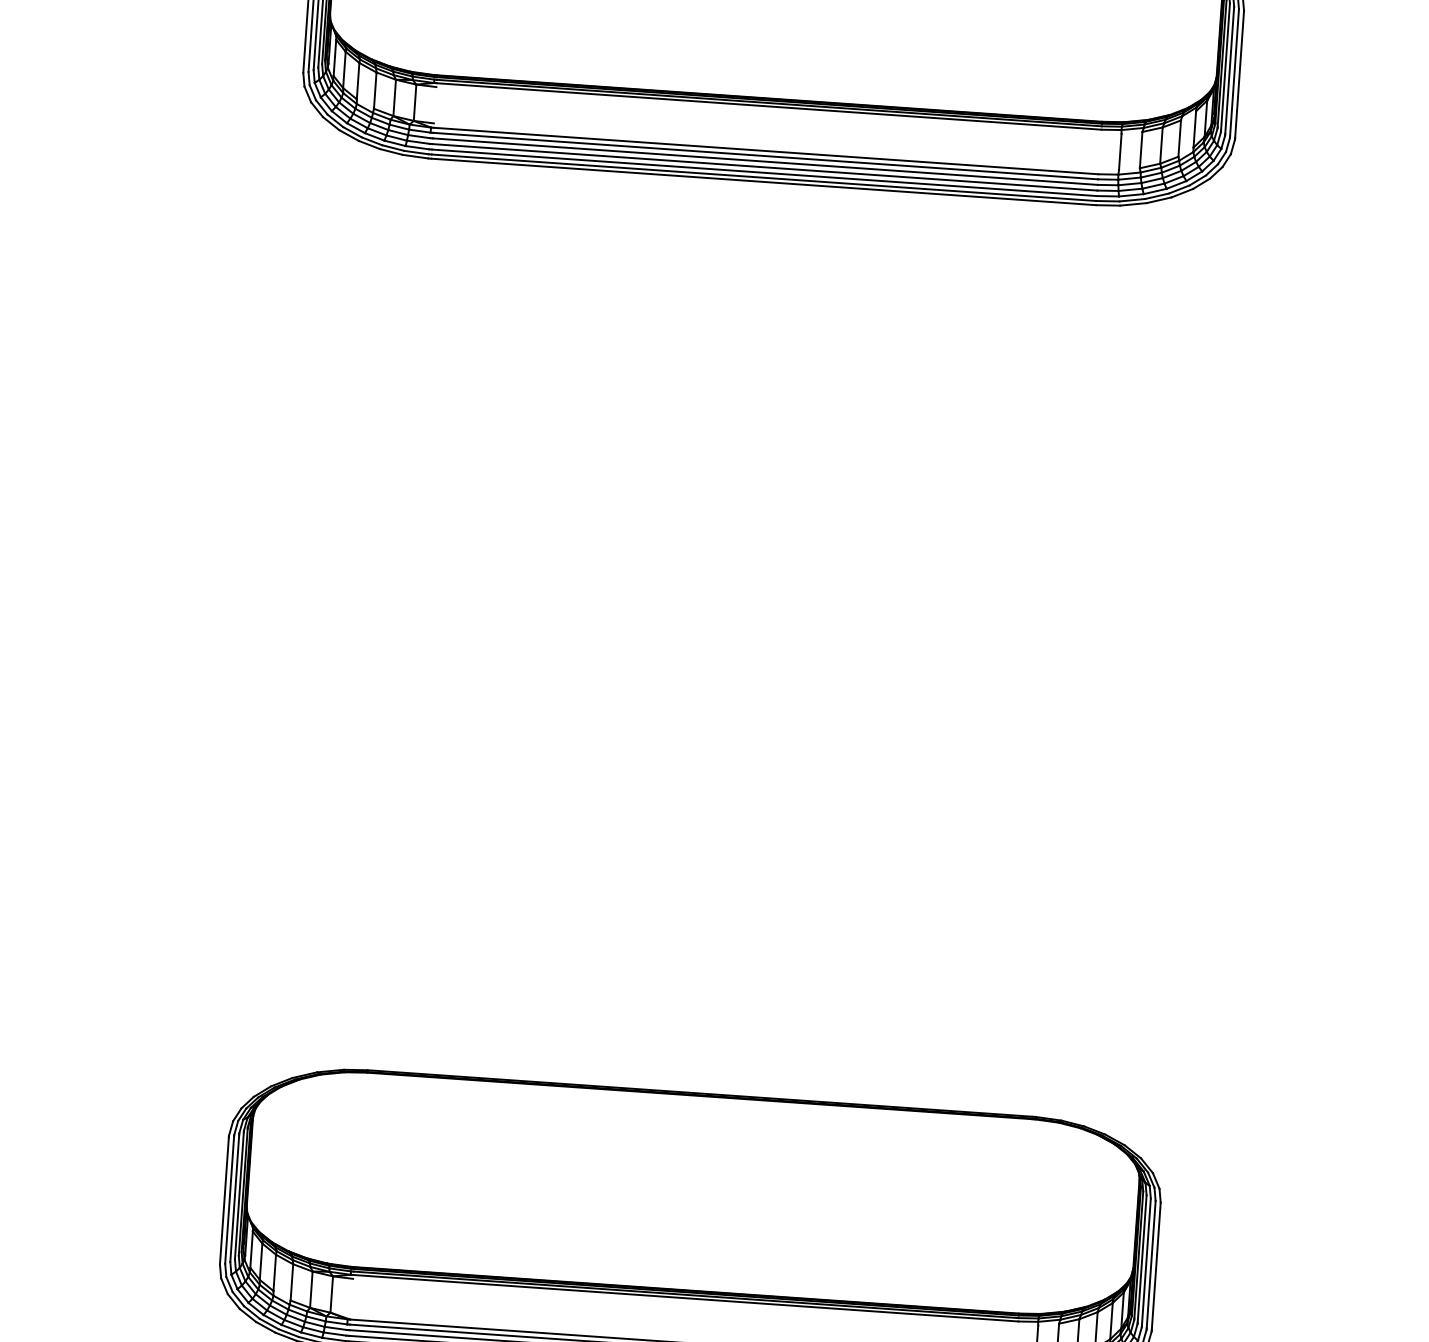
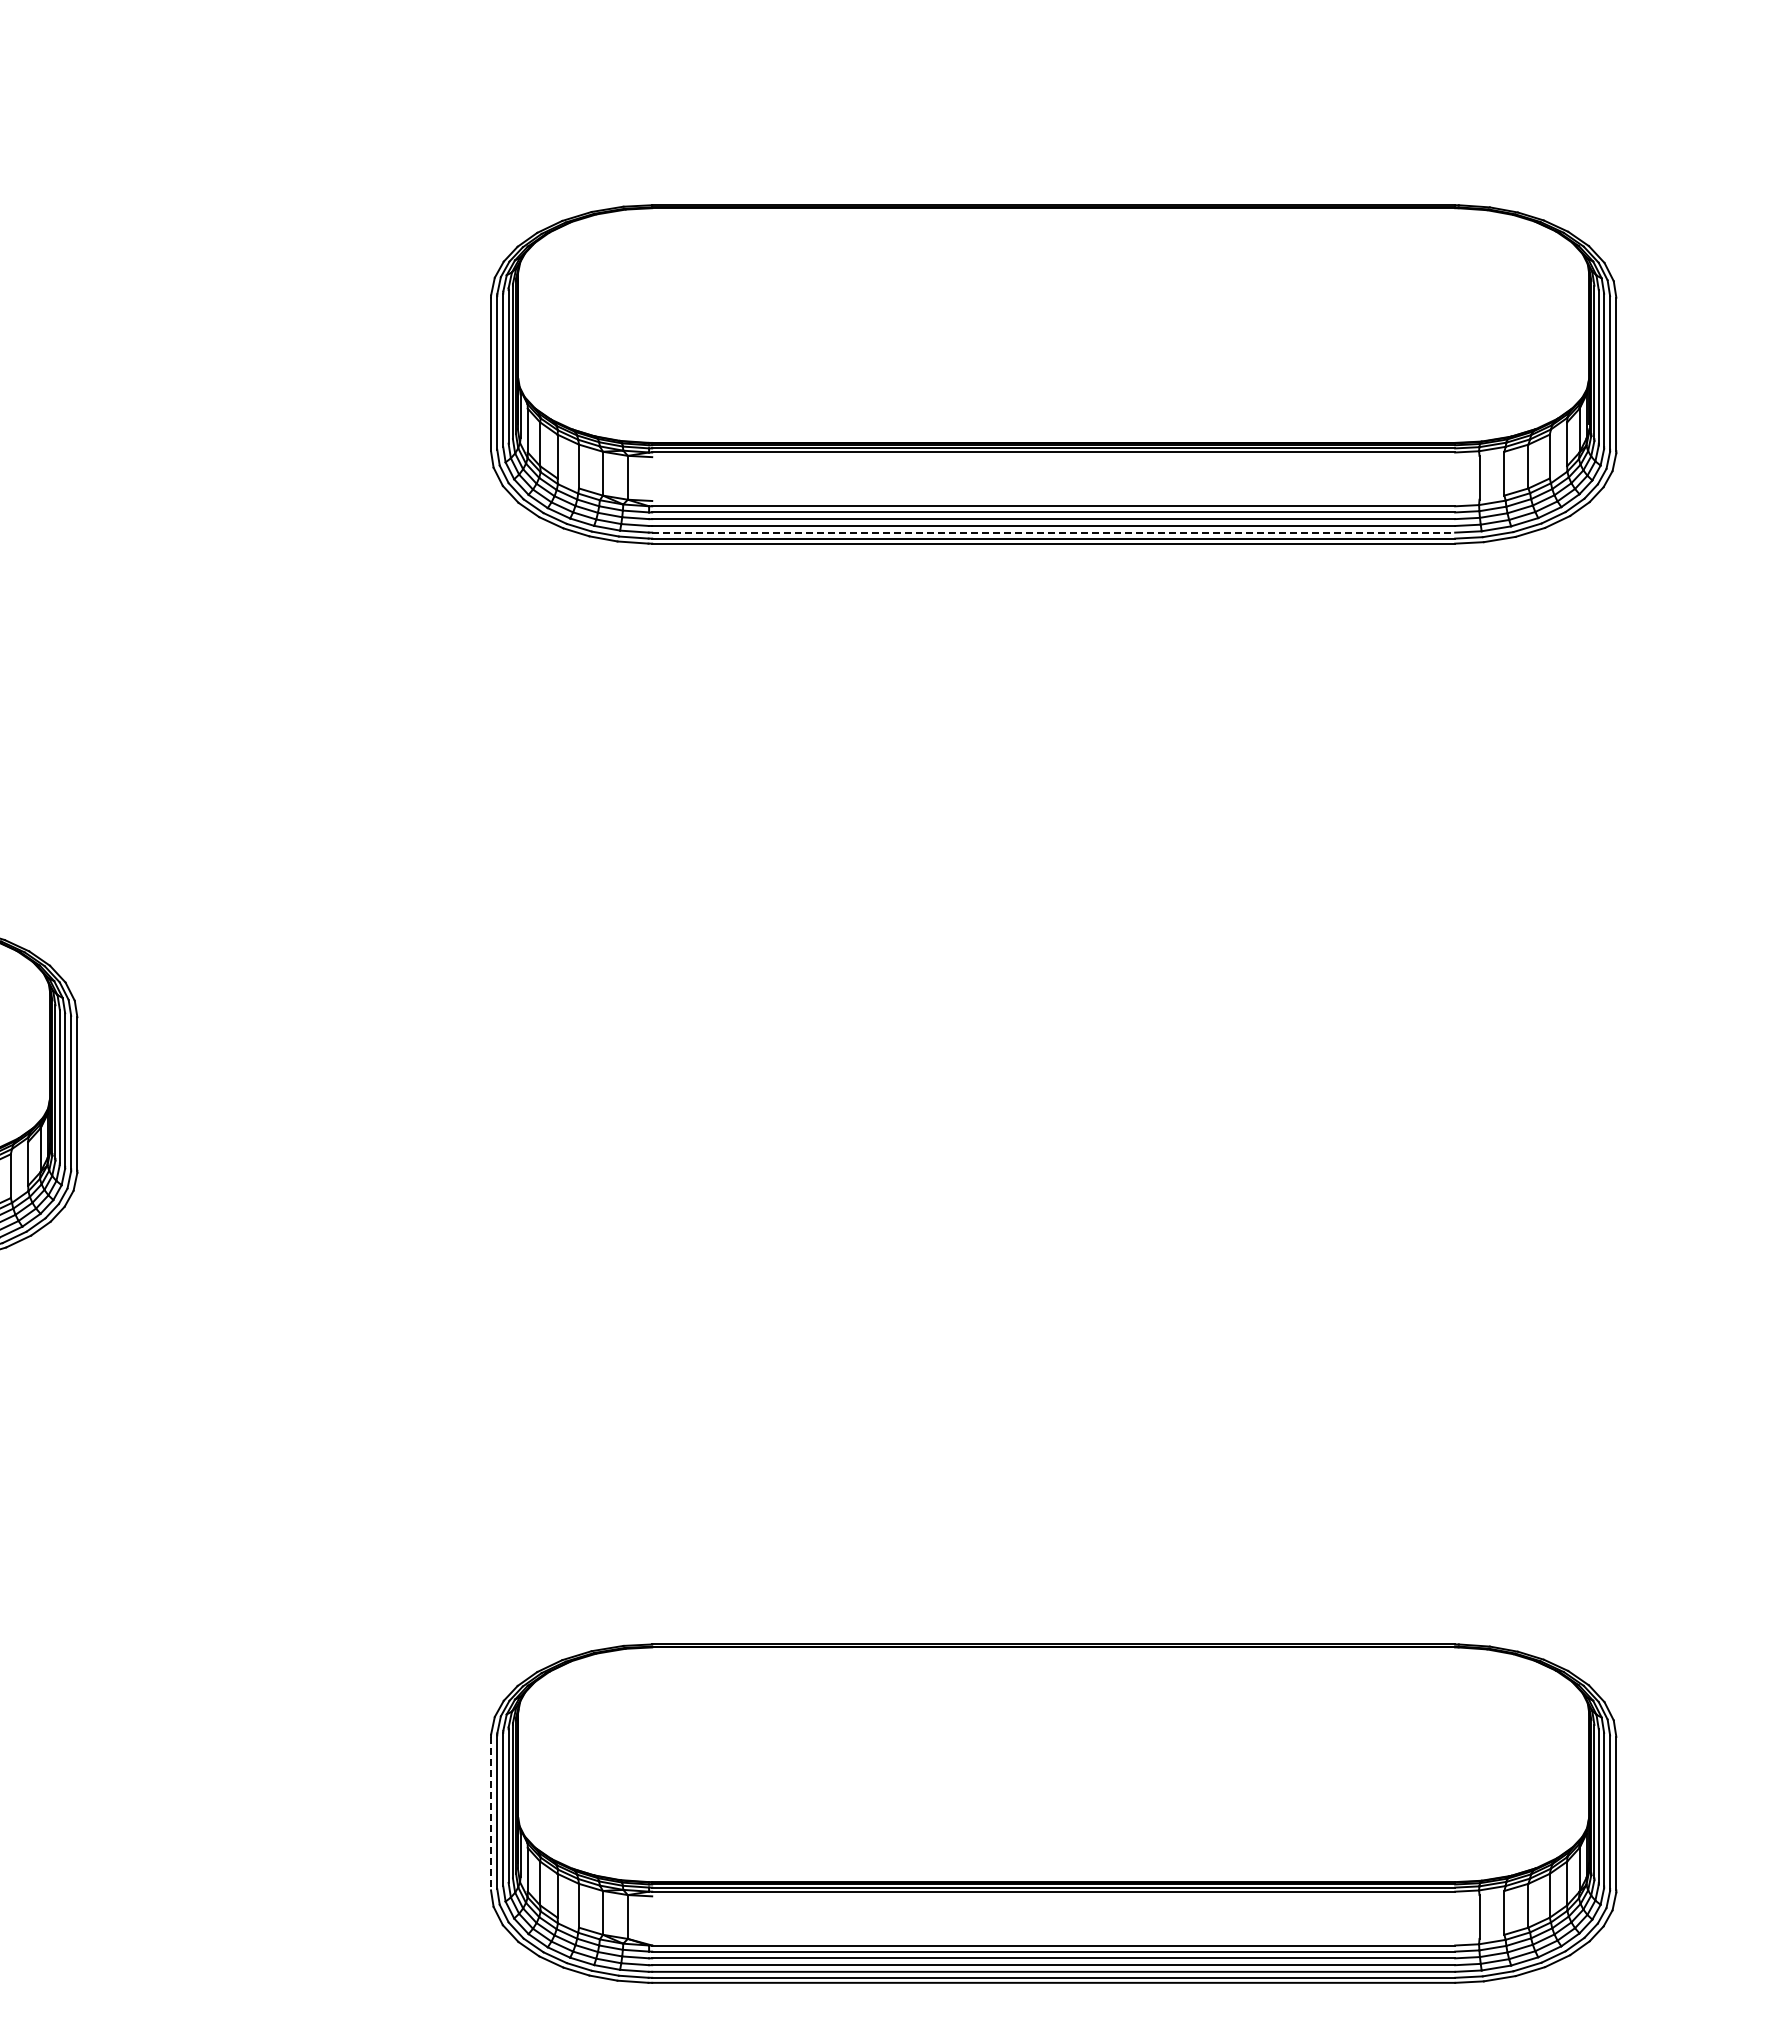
line: (765, 172) -> (1054, 532), solid -> dashed
line: (224, 1200) -> (491, 1813), solid -> dashed

